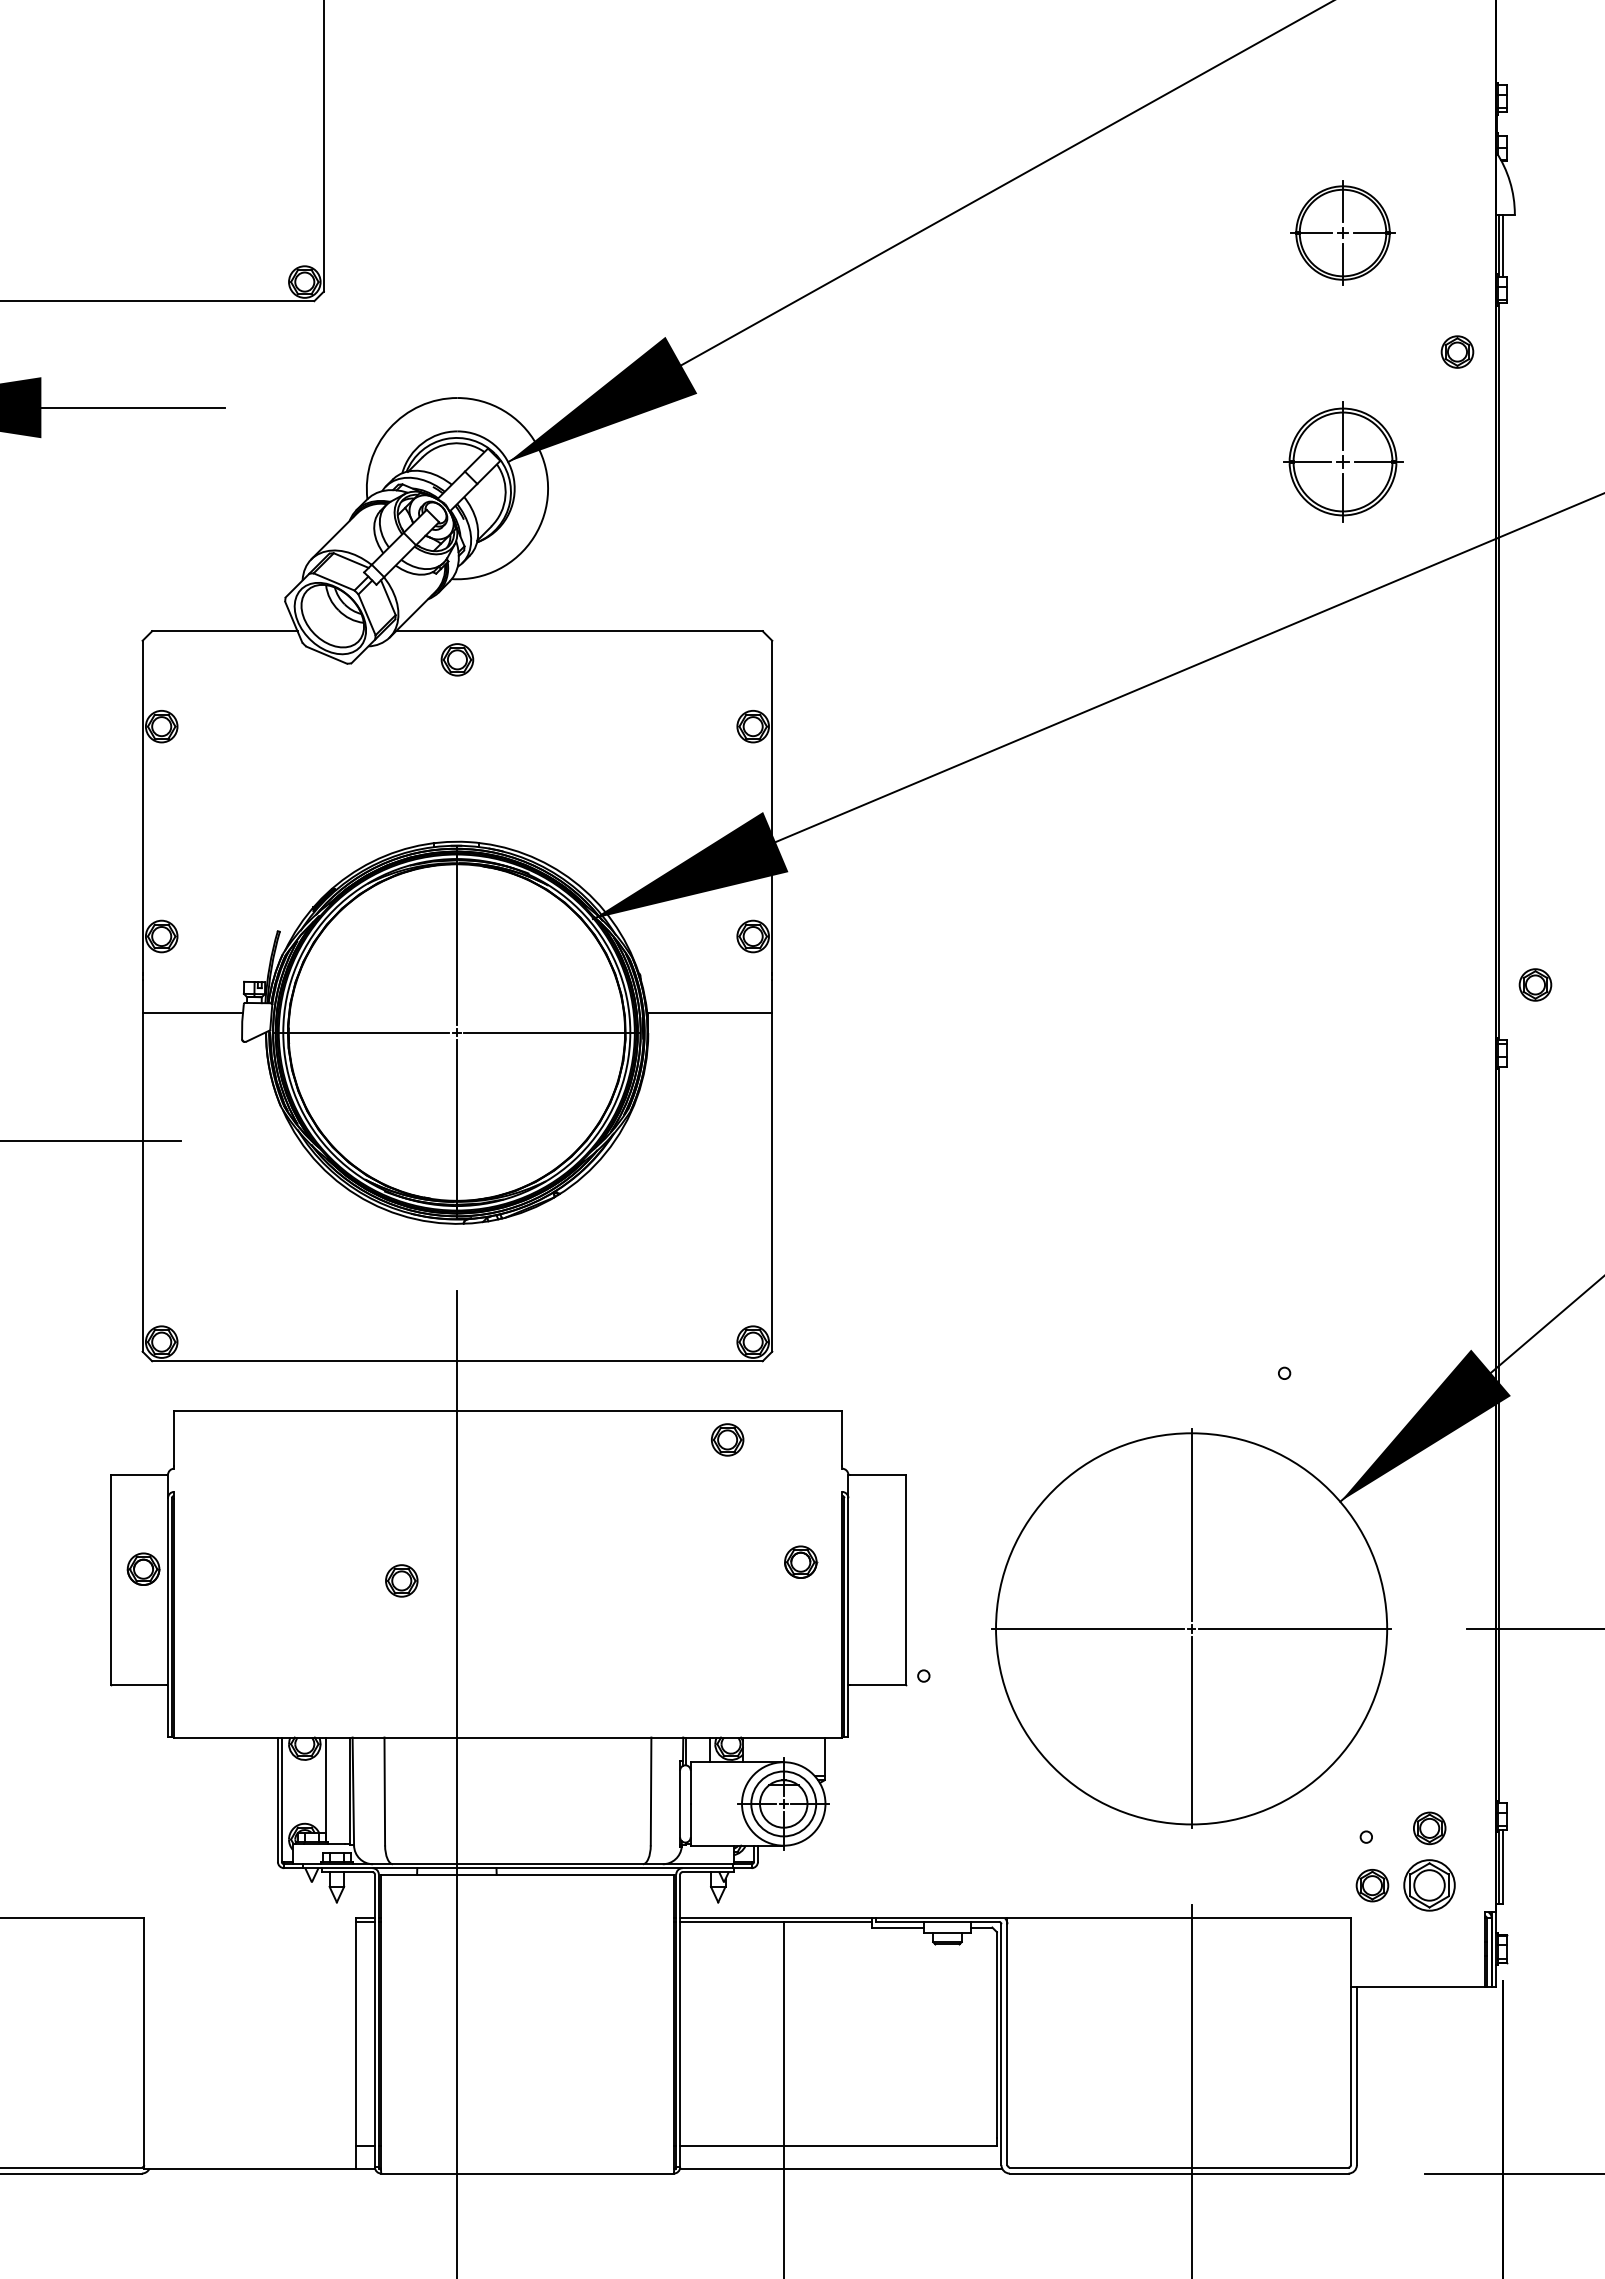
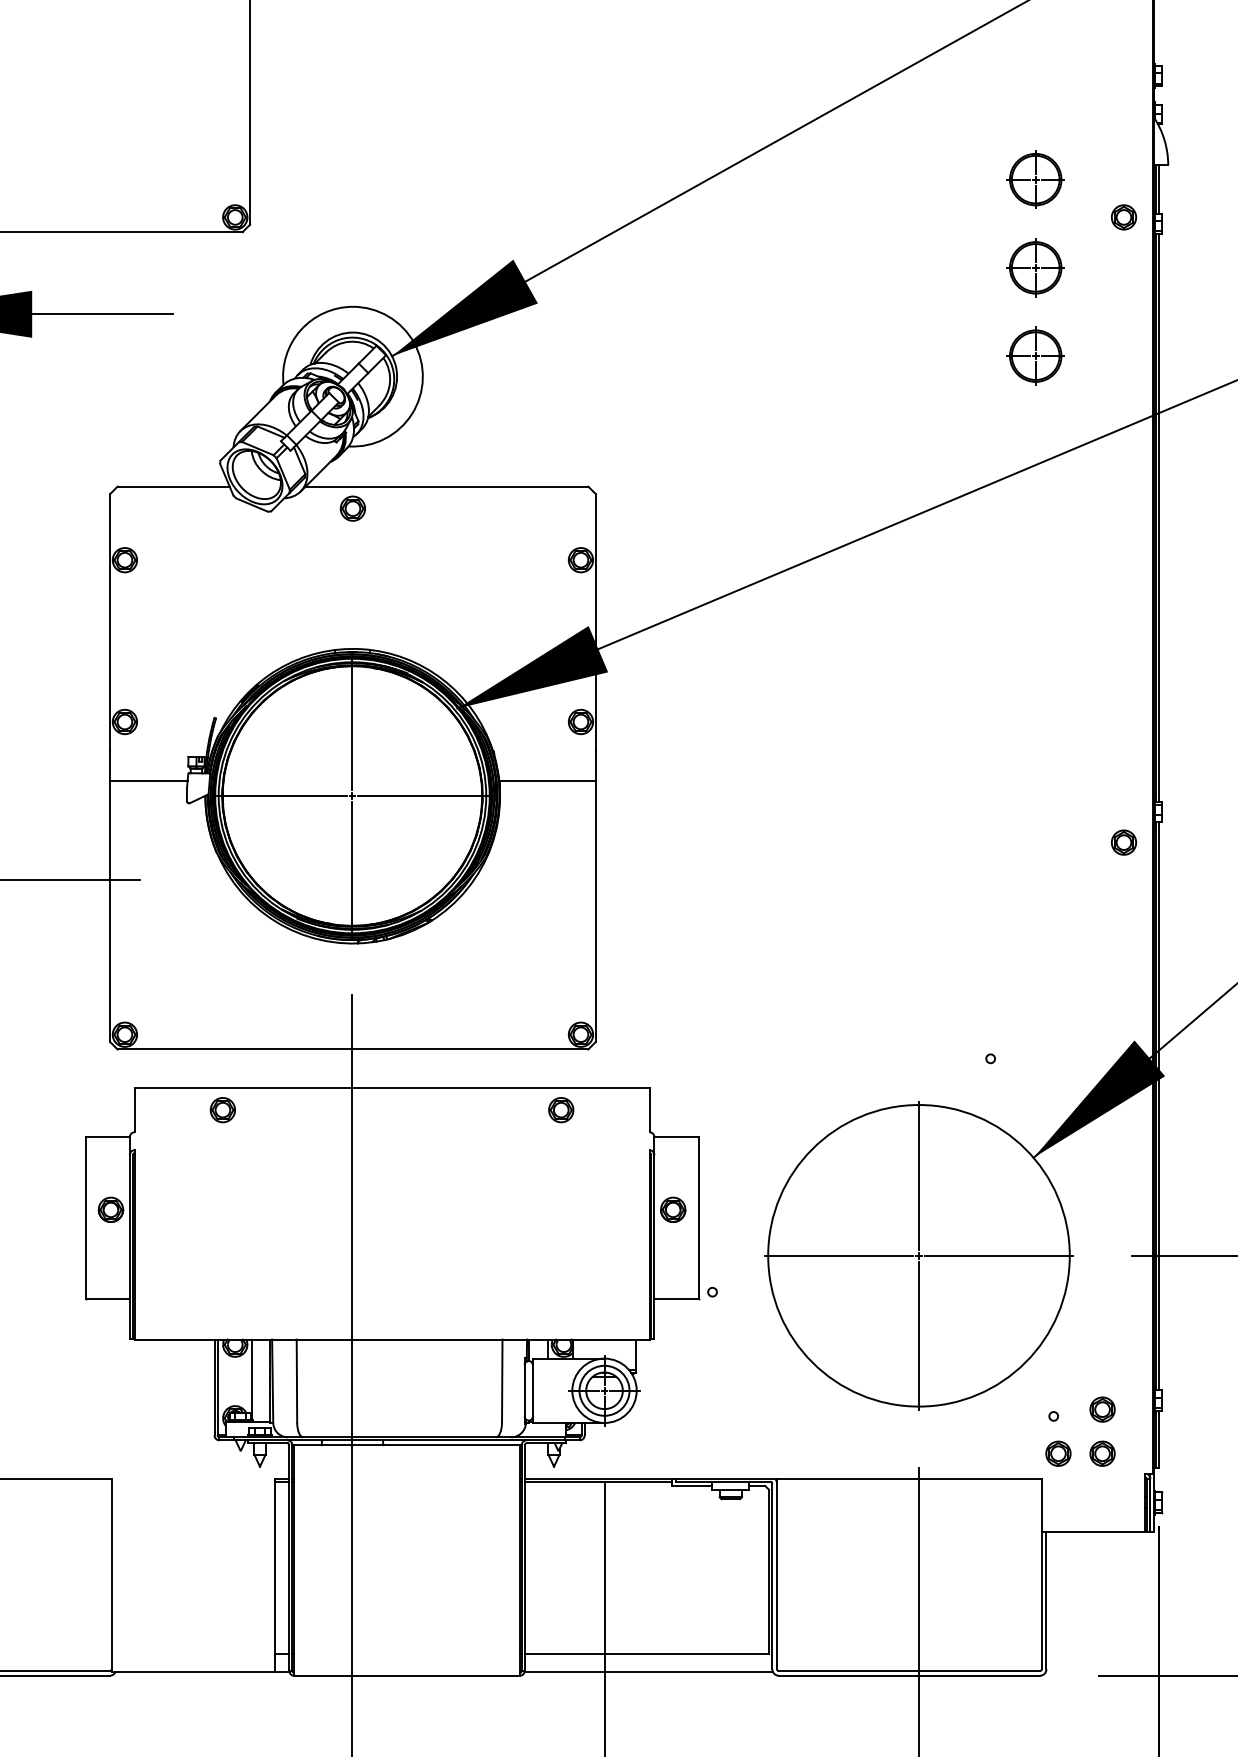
part: (1342, 232) -> (1035, 179), size x0.71
part: (1342, 347) -> (1035, 267), added
part: (1457, 351) -> (1124, 216), moved
part: (1342, 461) -> (1035, 355), size x0.62
line: (1502, 671) -> (1158, 517), added
part: (1535, 984) -> (1124, 842), moved
line: (1502, 1434) -> (1158, 1105), added
part: (801, 1561) -> (673, 1209), moved
part: (401, 1580) -> (222, 1109), moved
part: (1429, 1885) -> (1102, 1453), size x0.62

